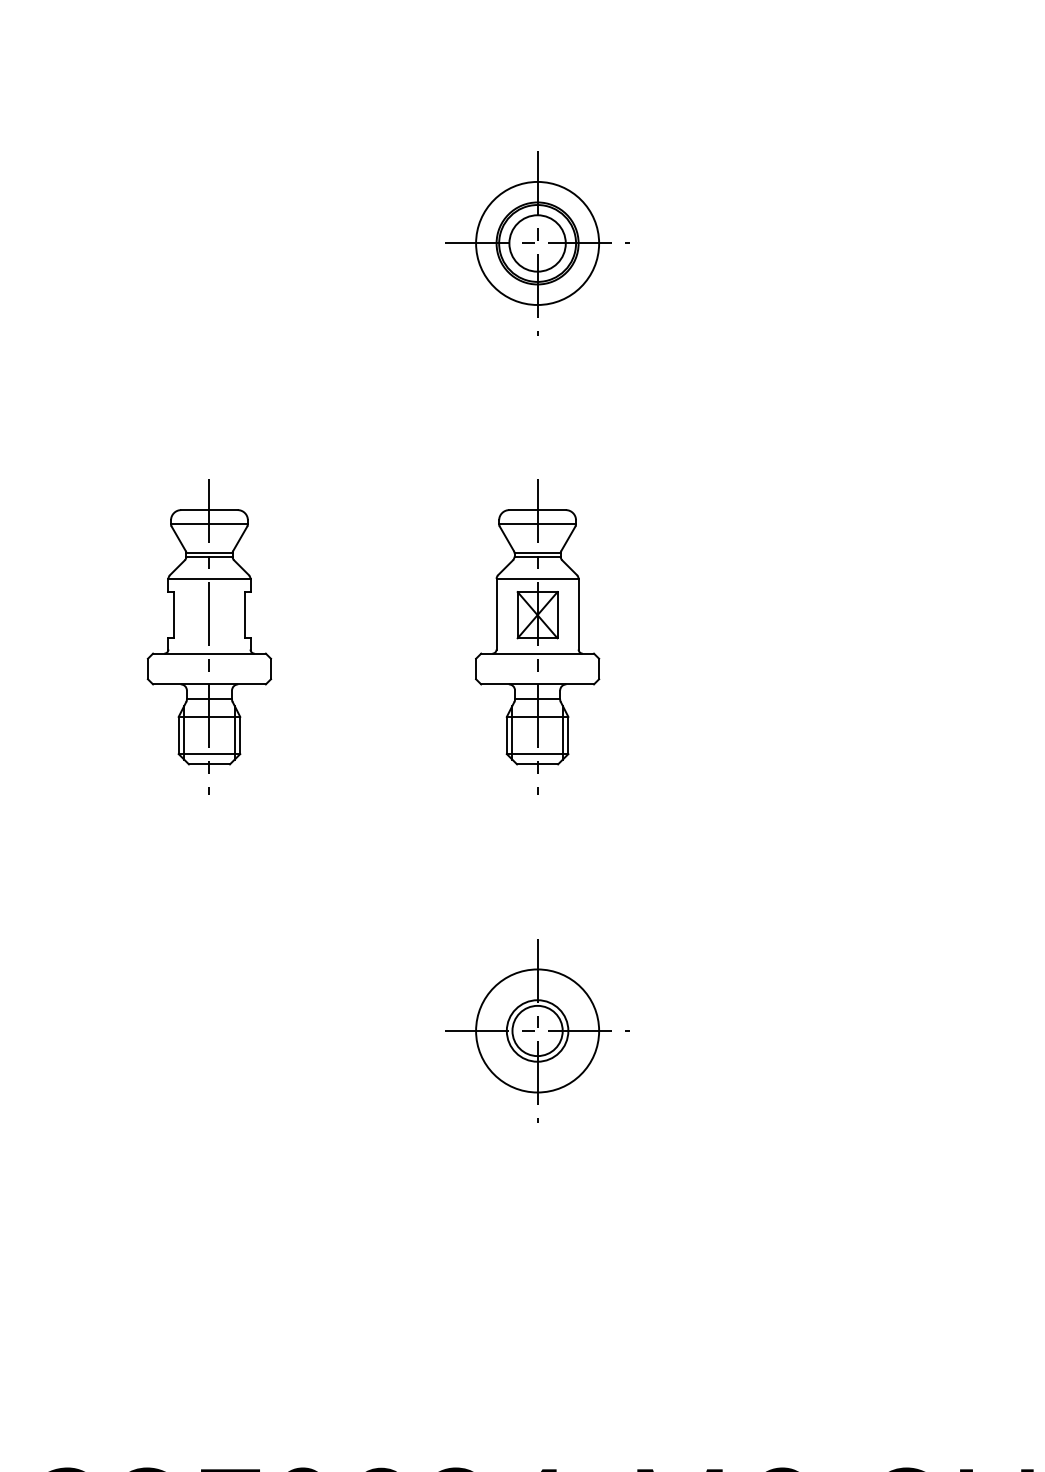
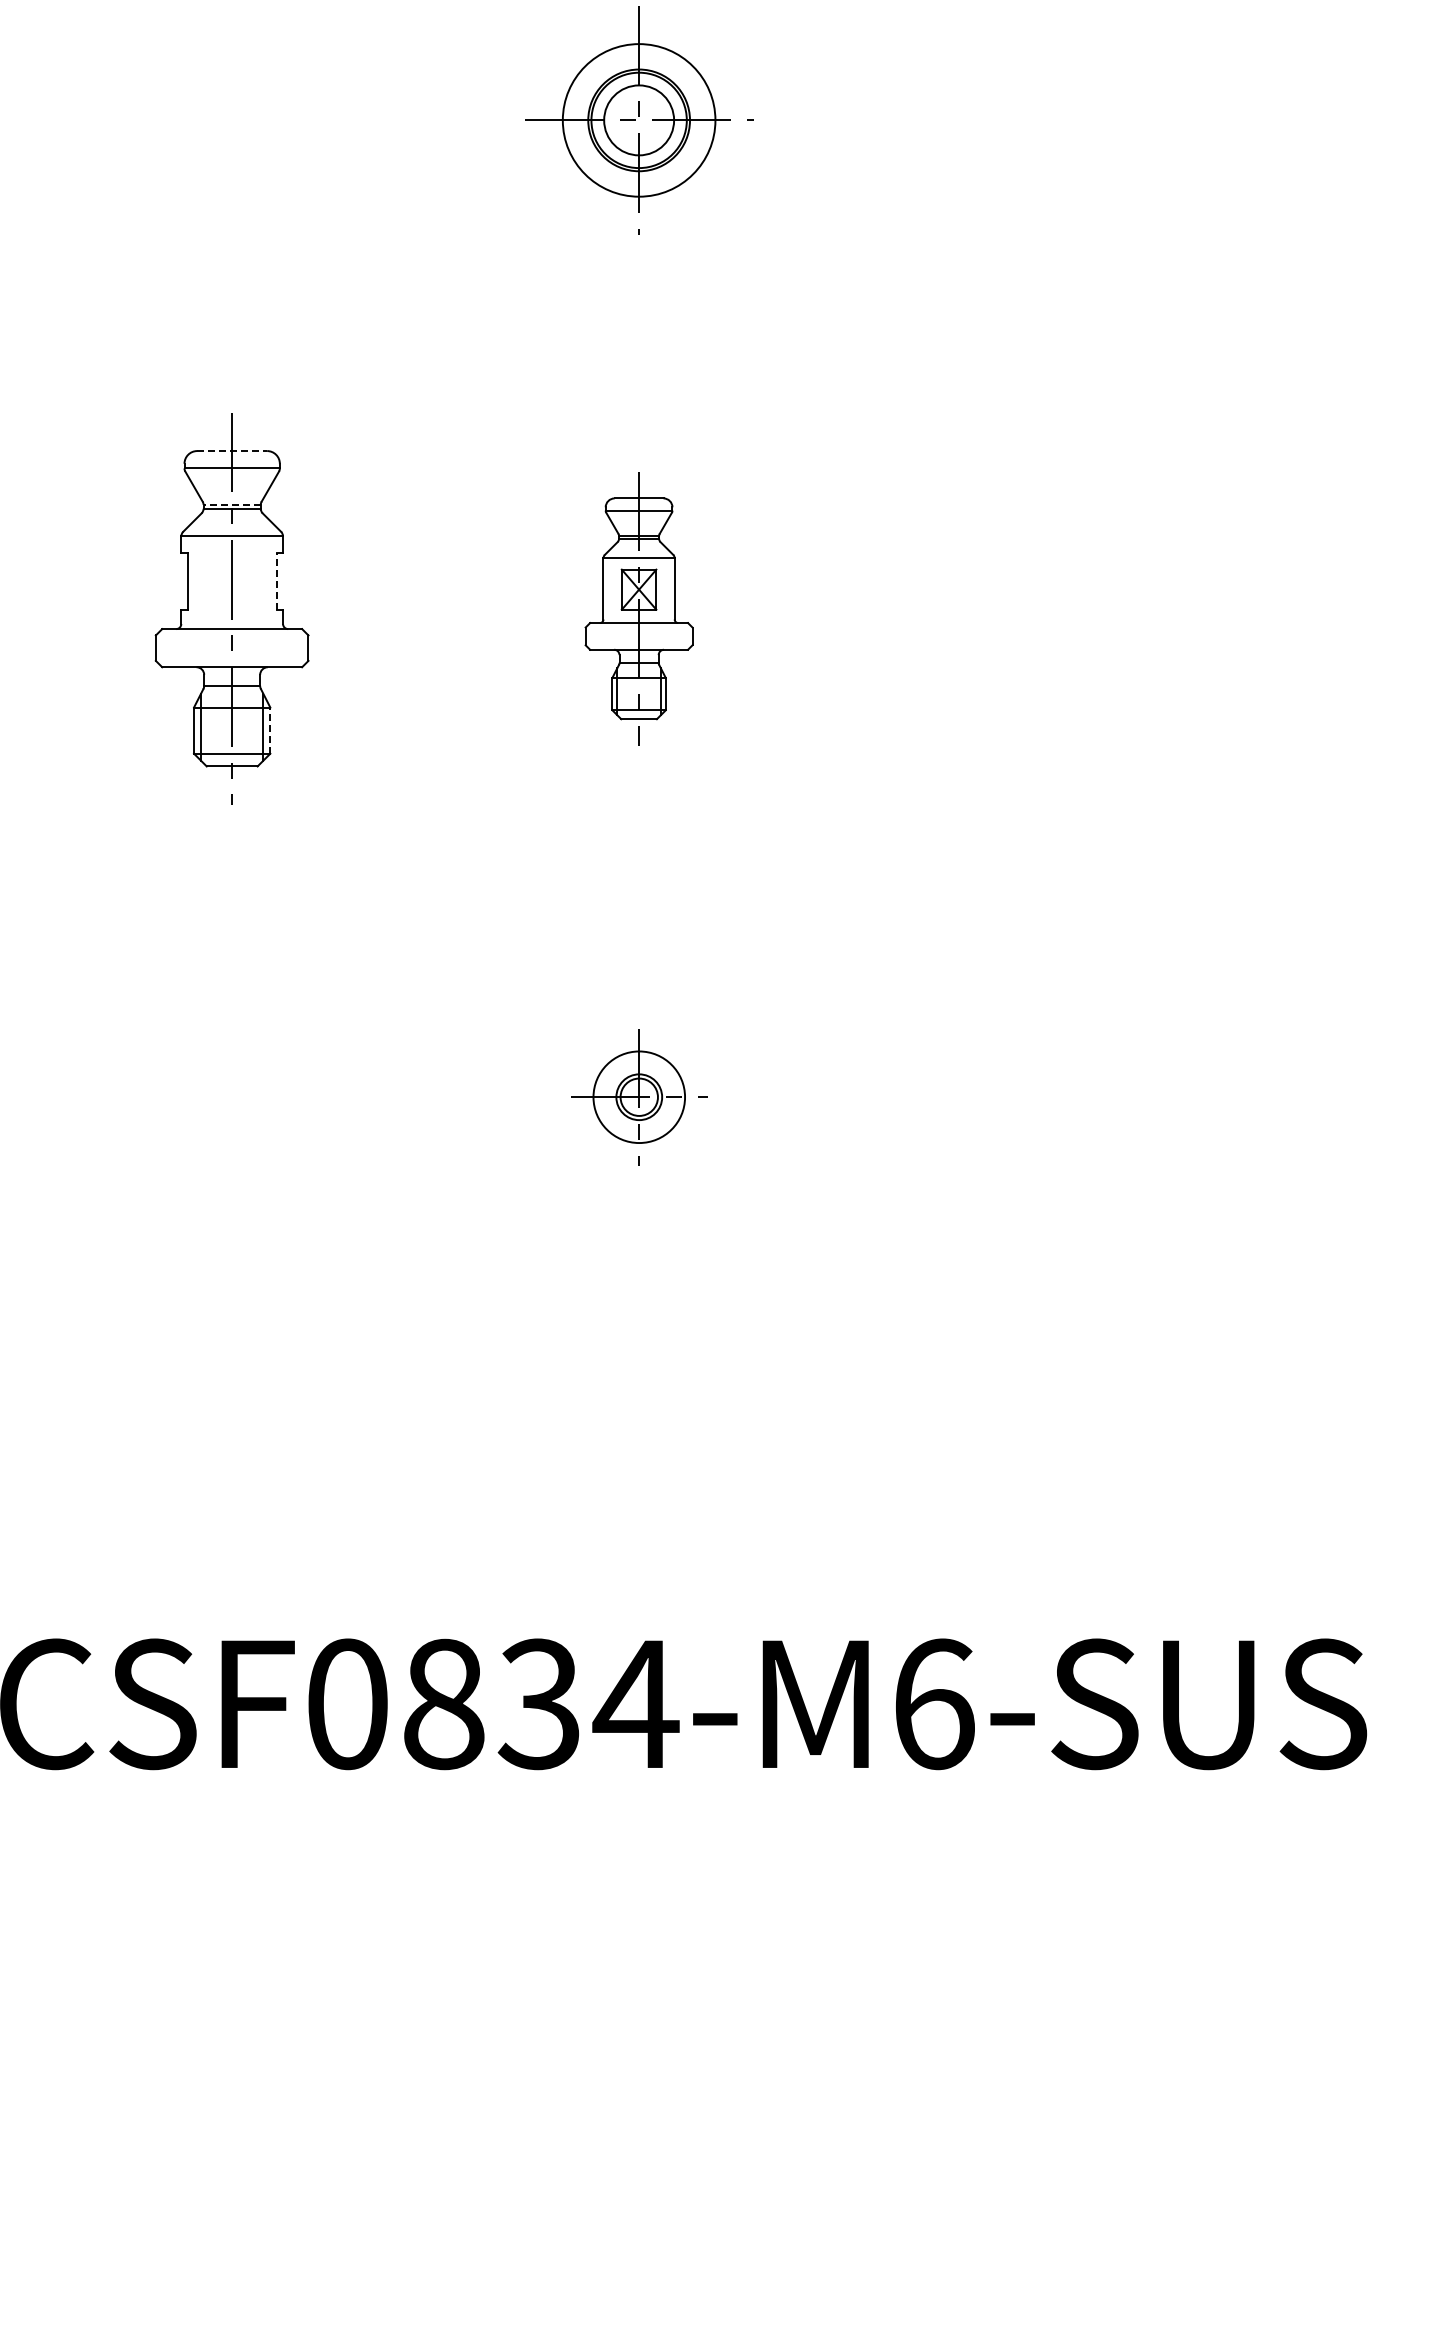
line: (209, 510) -> (232, 451), solid -> dashed
line: (209, 553) -> (232, 504), solid -> dashed
line: (245, 615) -> (276, 581), solid -> dashed
part: (537, 637) -> (638, 608), size x0.7
line: (240, 735) -> (270, 730), solid -> dashed
part: (537, 1031) -> (639, 1097), size x0.6

